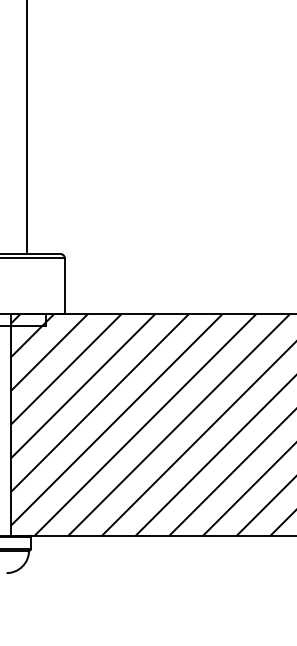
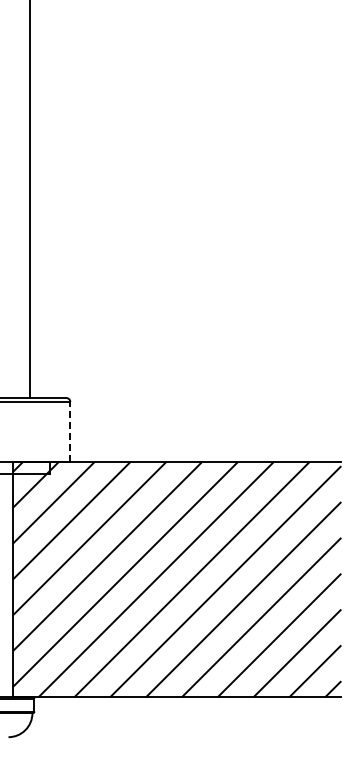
line: (64, 285) -> (70, 431), solid -> dashed

